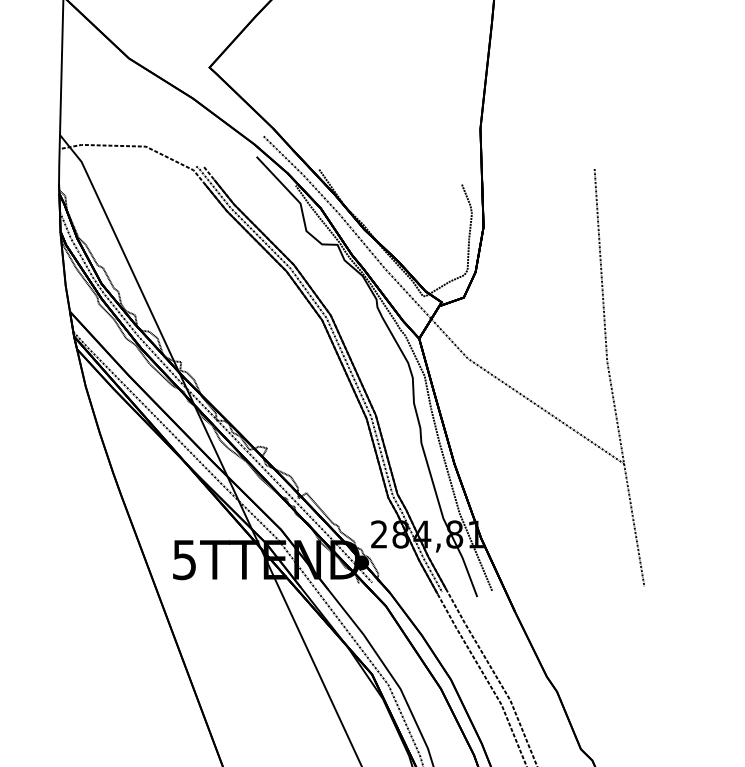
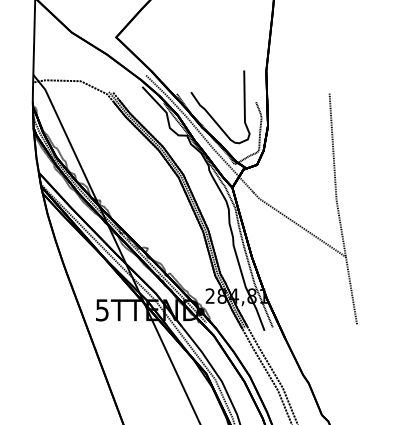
curve: (381, 208) -> (211, 115), added

